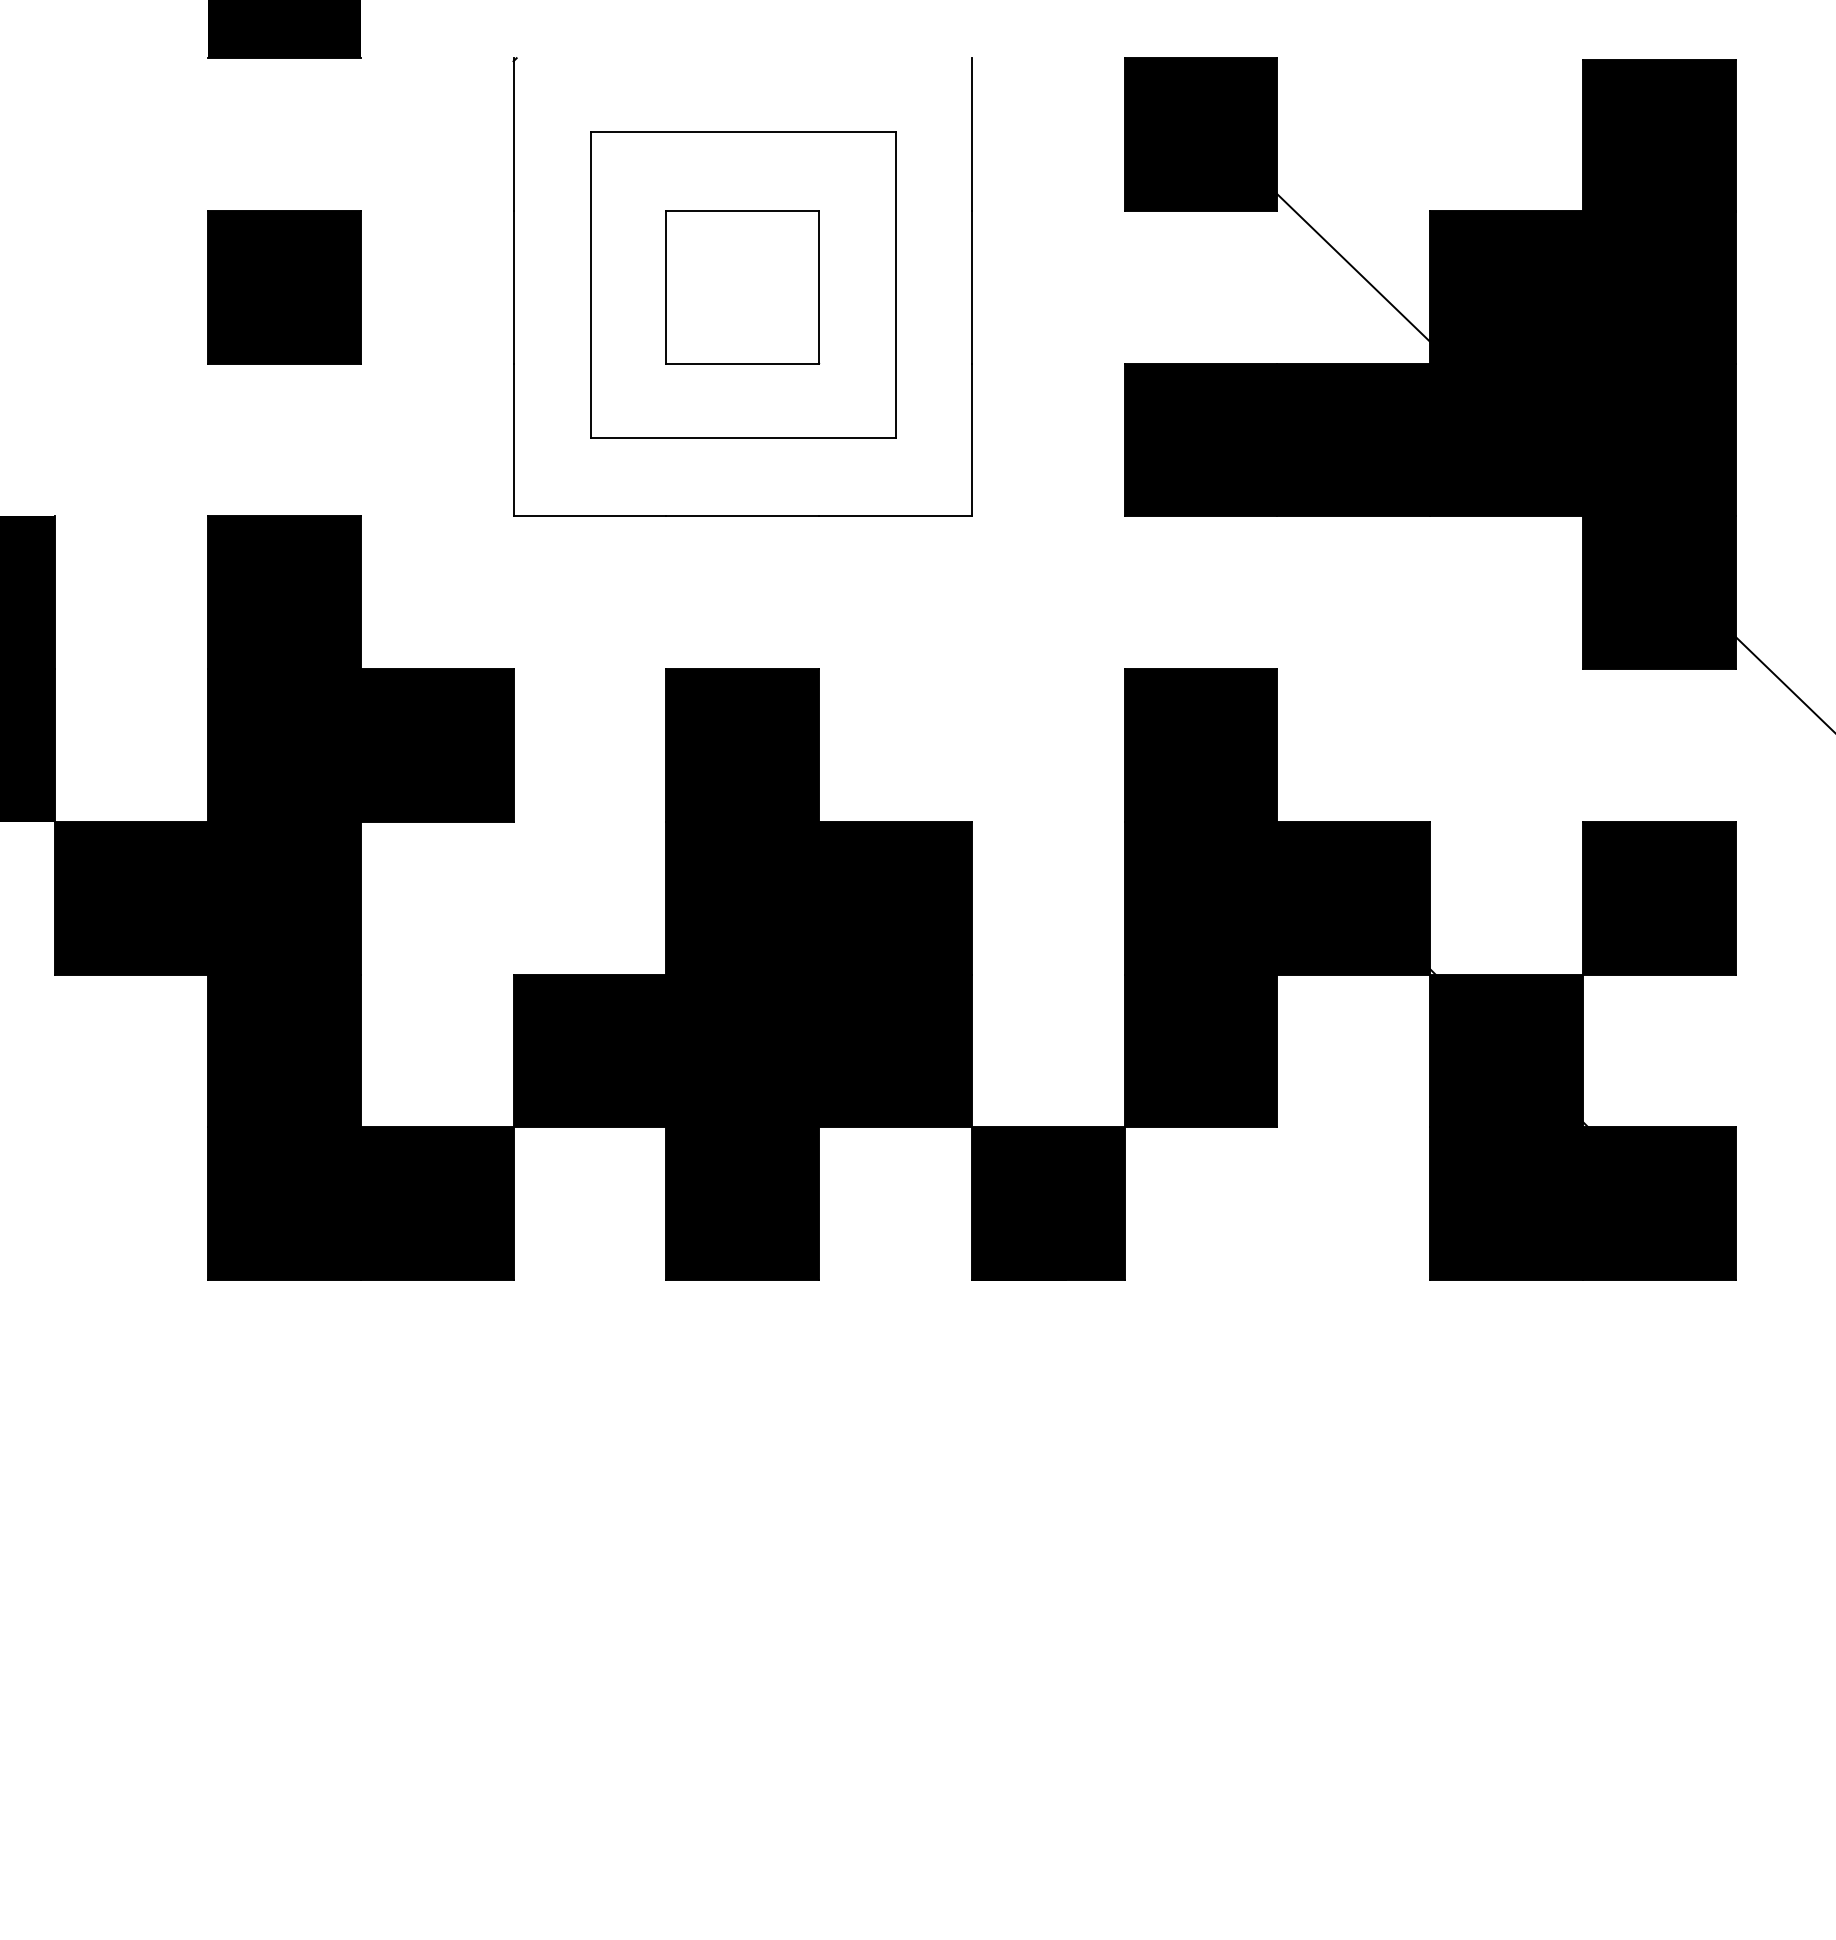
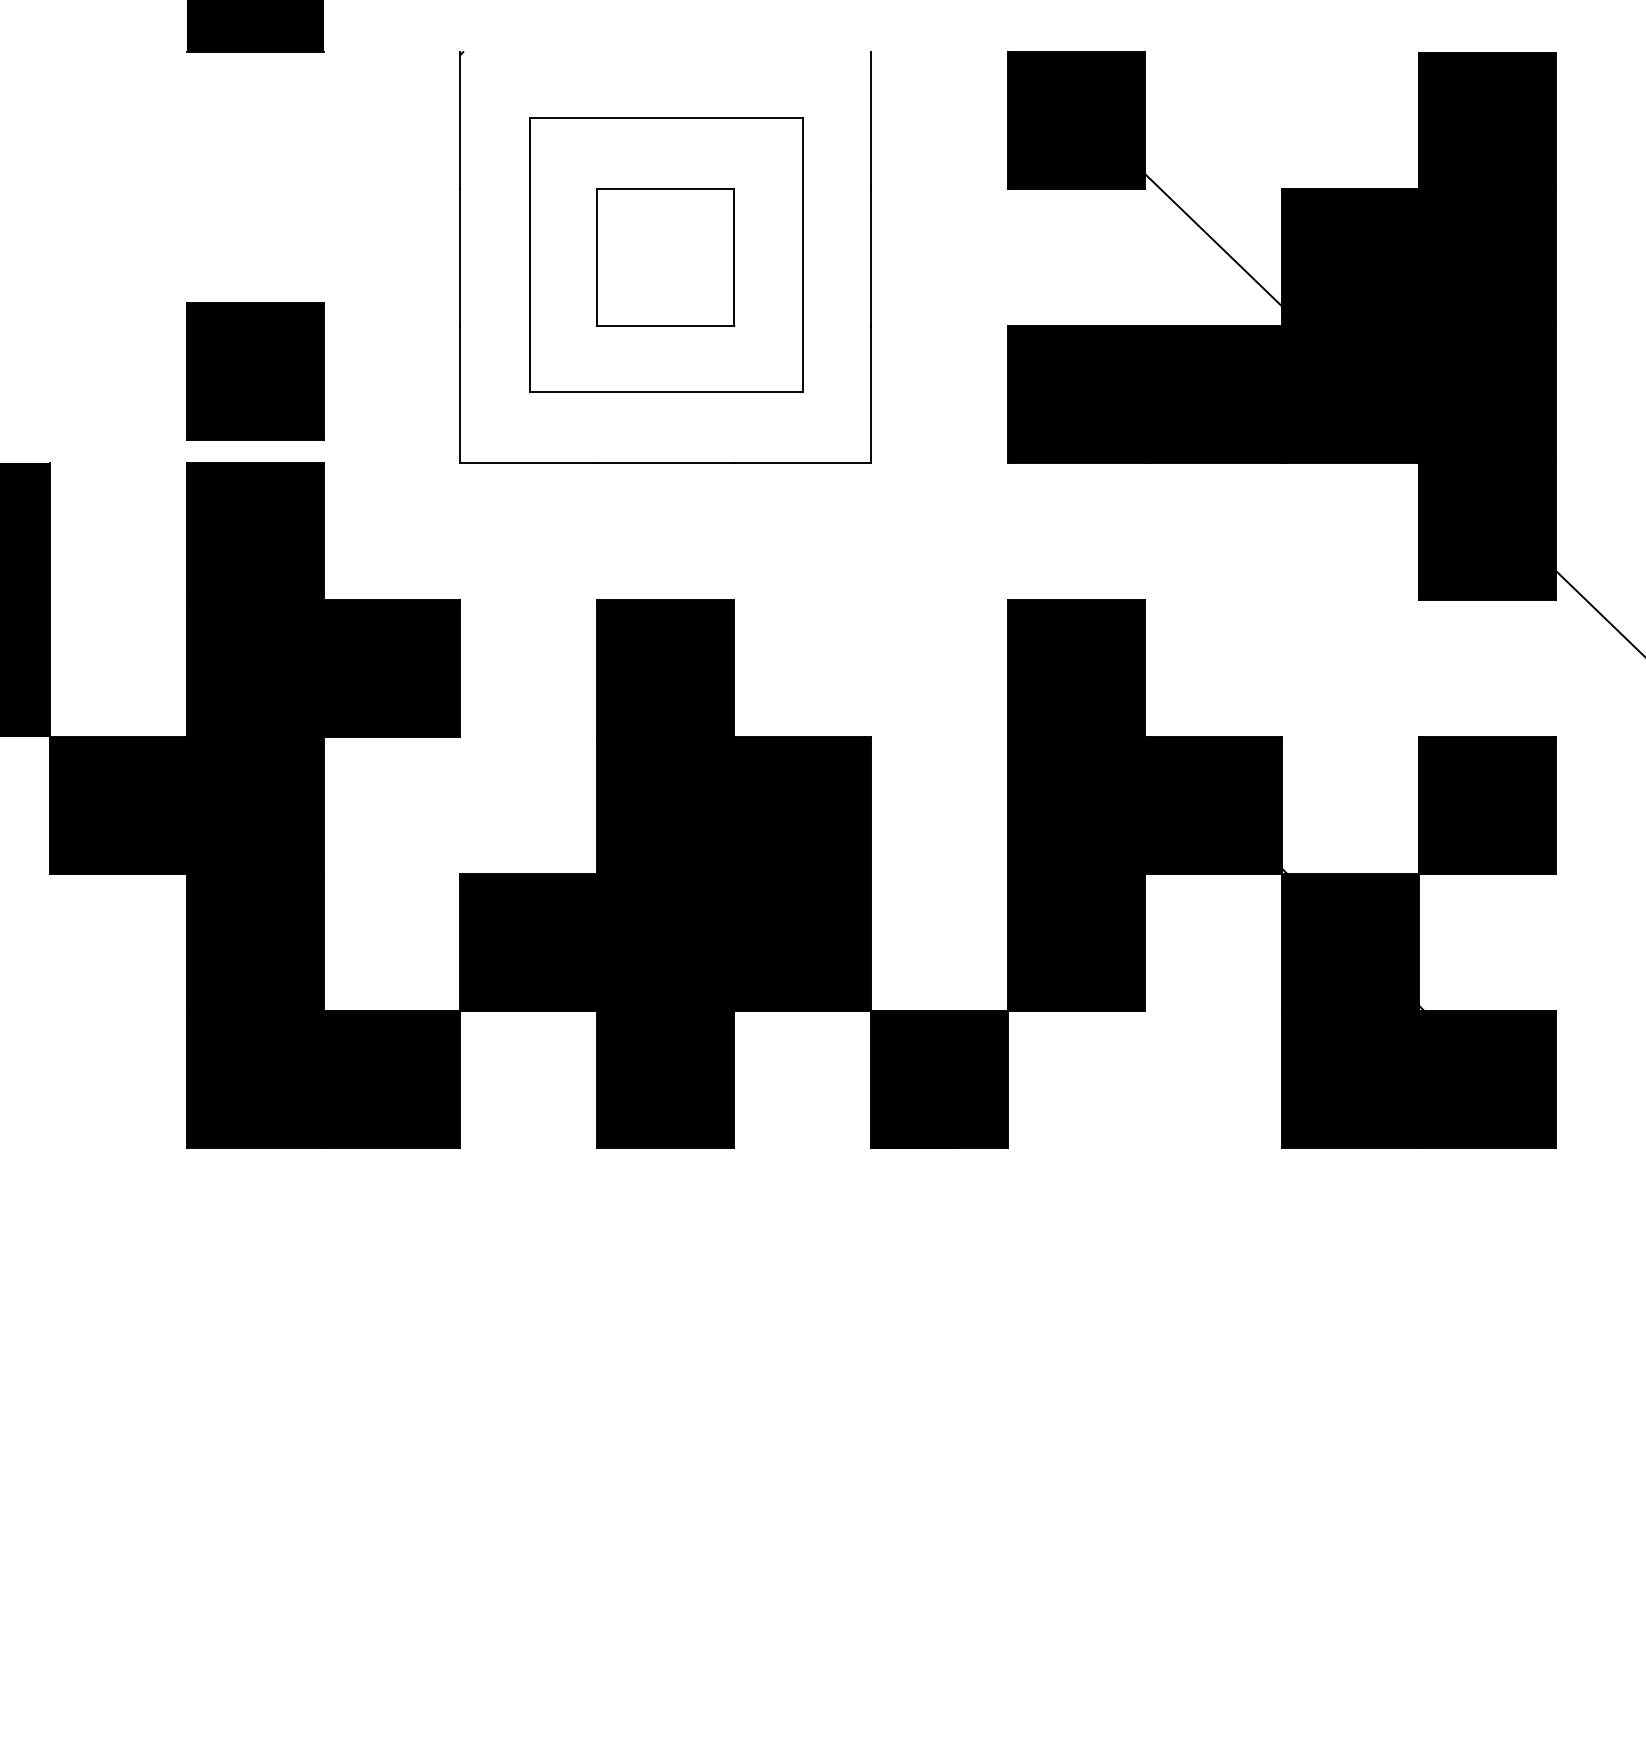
part: (284, 287) -> (255, 371), moved

